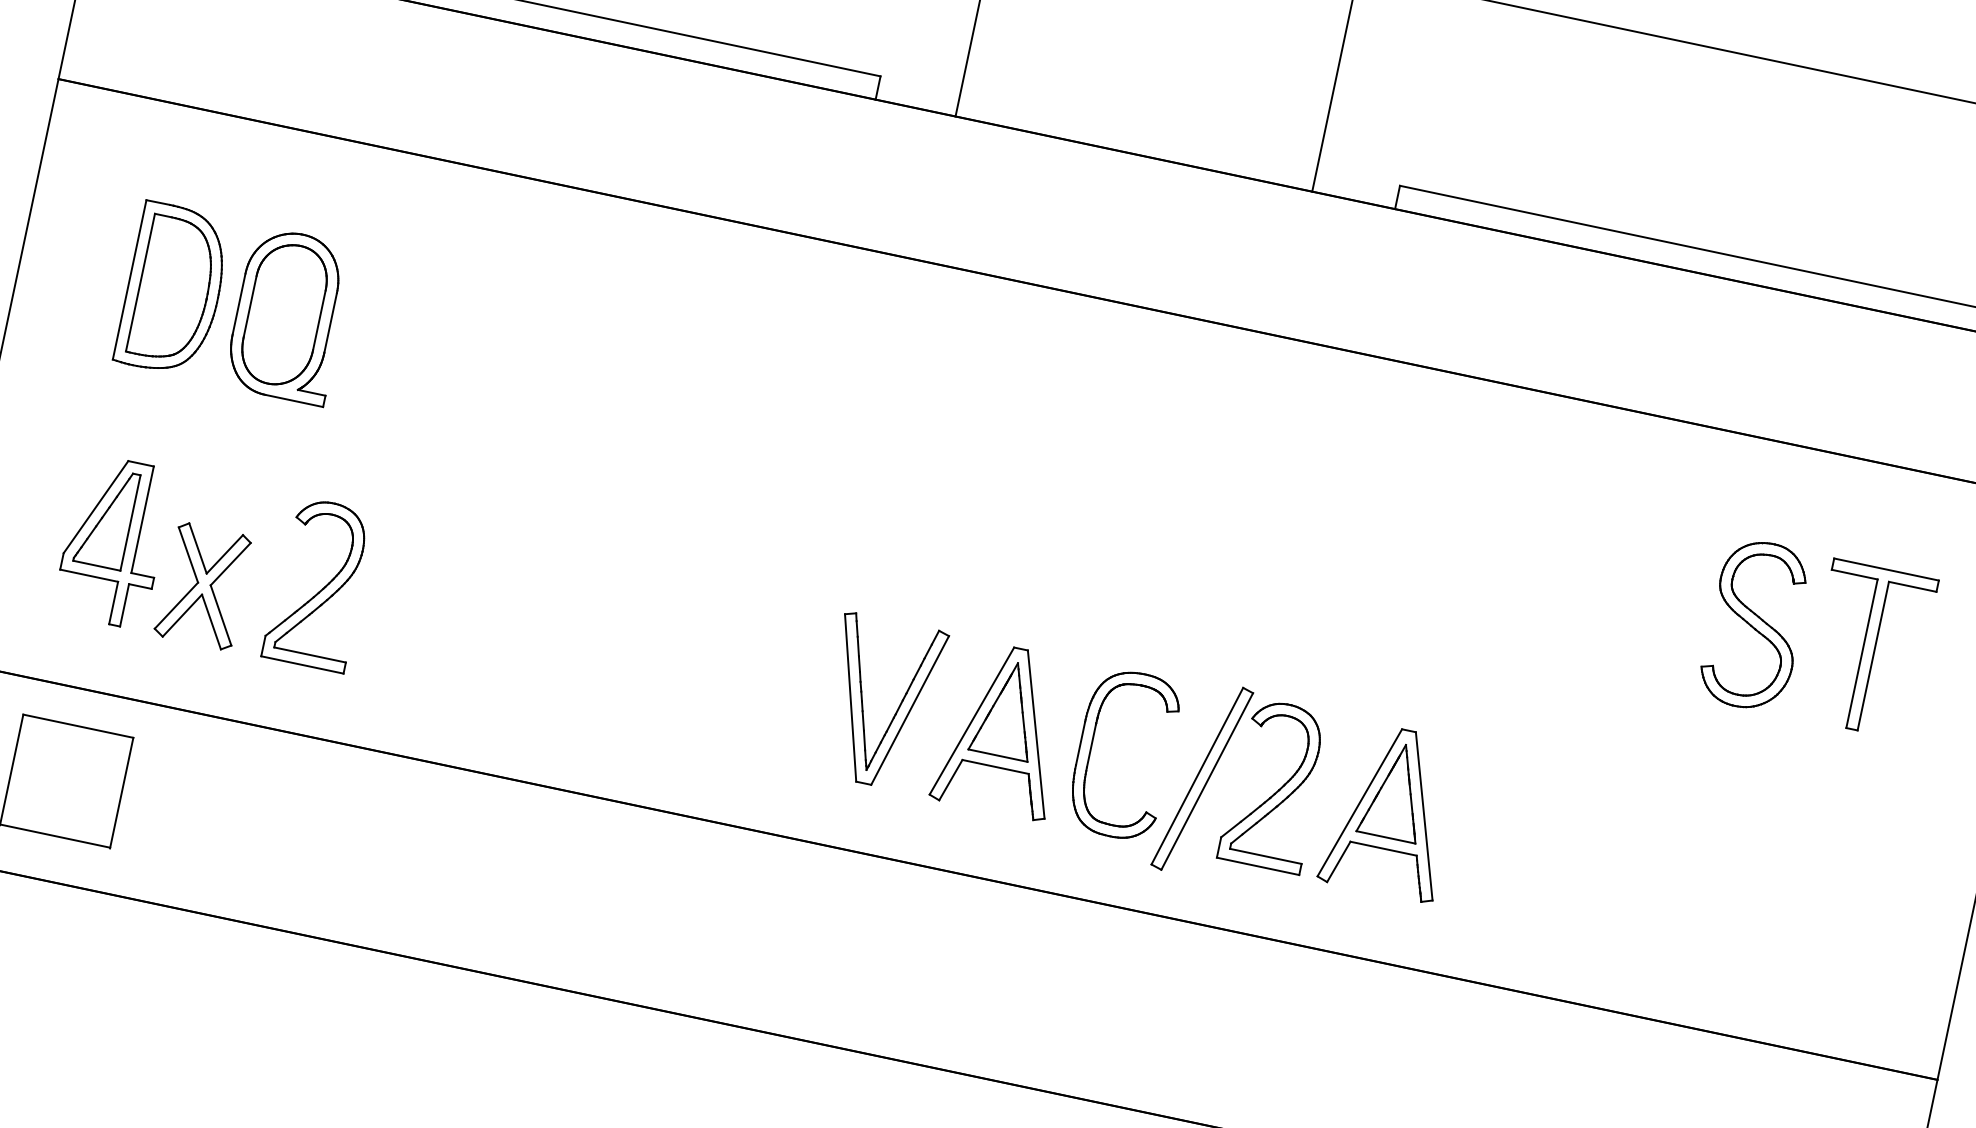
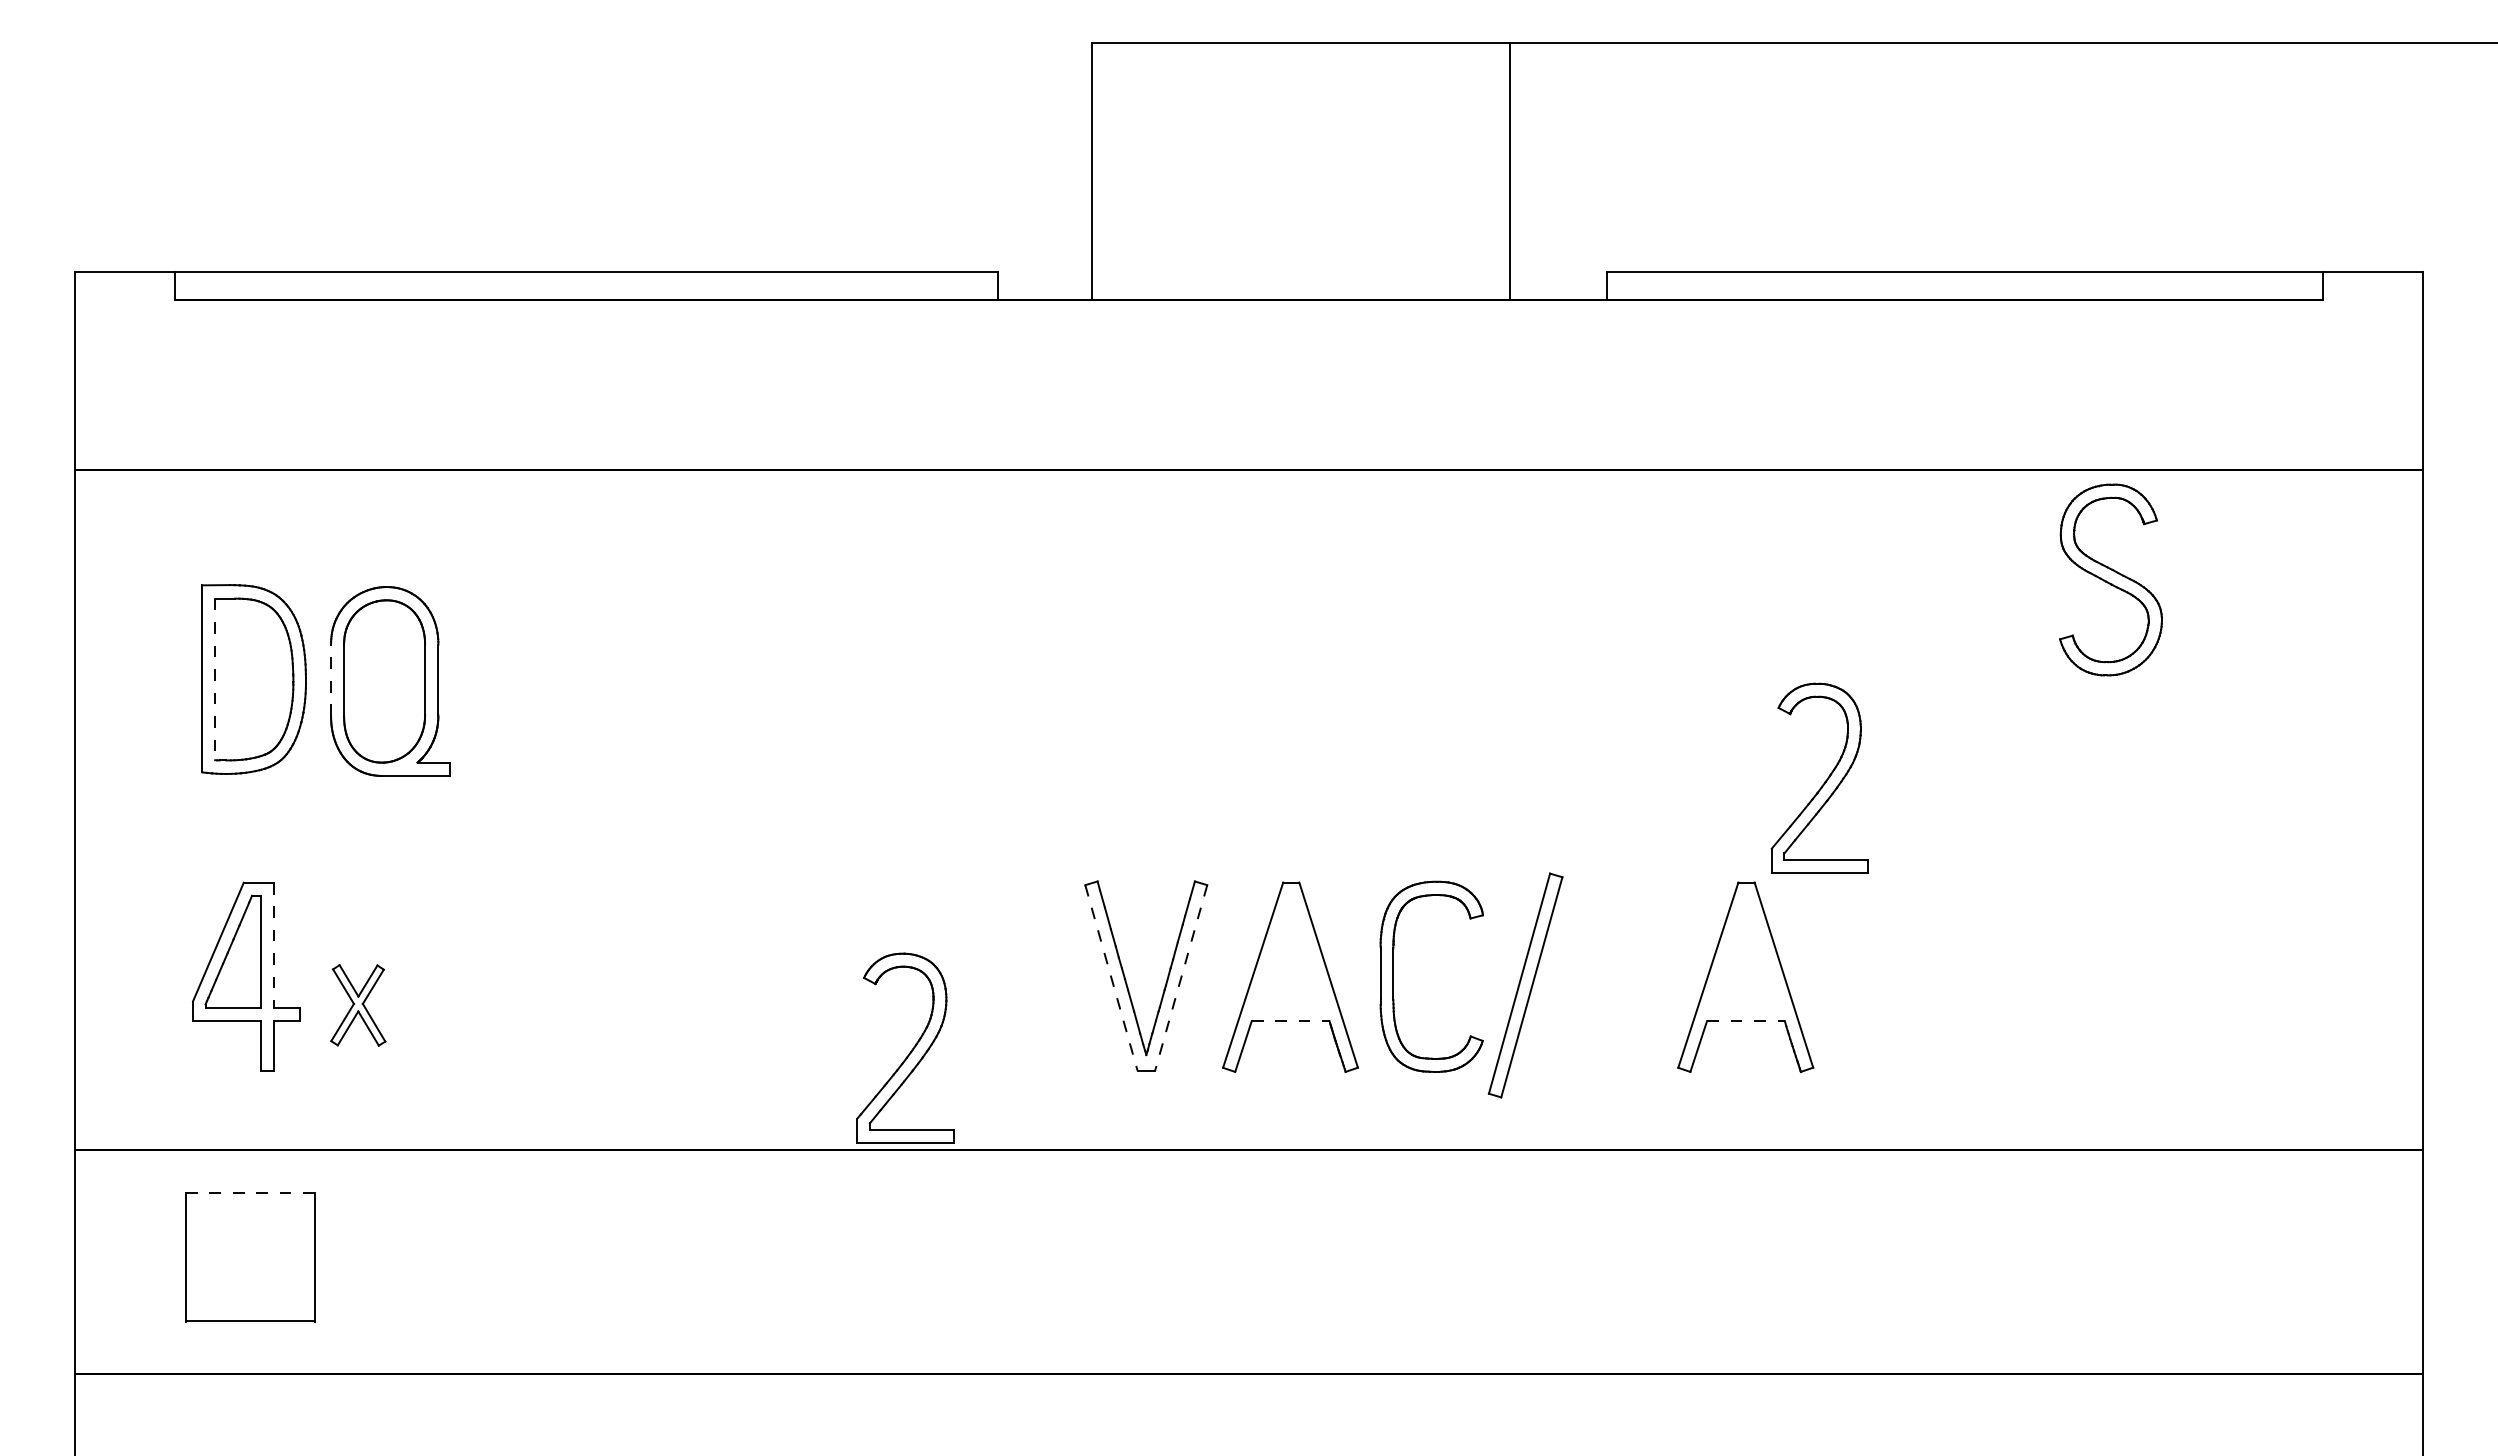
line: (140, 282) -> (215, 679), solid -> dashed
line: (239, 304) -> (331, 680), solid -> dashed
line: (142, 519) -> (273, 945), solid -> dashed
part: (204, 586) -> (358, 1005), size x0.6
part: (324, 586) -> (911, 1049), moved
part: (1755, 624) -> (2110, 579), moved
part: (1869, 648) -> (2244, 681), removed
line: (850, 698) -> (1111, 978), solid -> dashed
part: (1007, 709) -> (1290, 953), removed
line: (910, 711) -> (1181, 978), solid -> dashed
line: (78, 726) -> (250, 1192), solid -> dashed
line: (995, 767) -> (1290, 1021), solid -> dashed
part: (1278, 789) -> (1824, 781), moved
part: (1395, 791) -> (1745, 953), removed
line: (1383, 848) -> (1745, 1021), solid -> dashed

